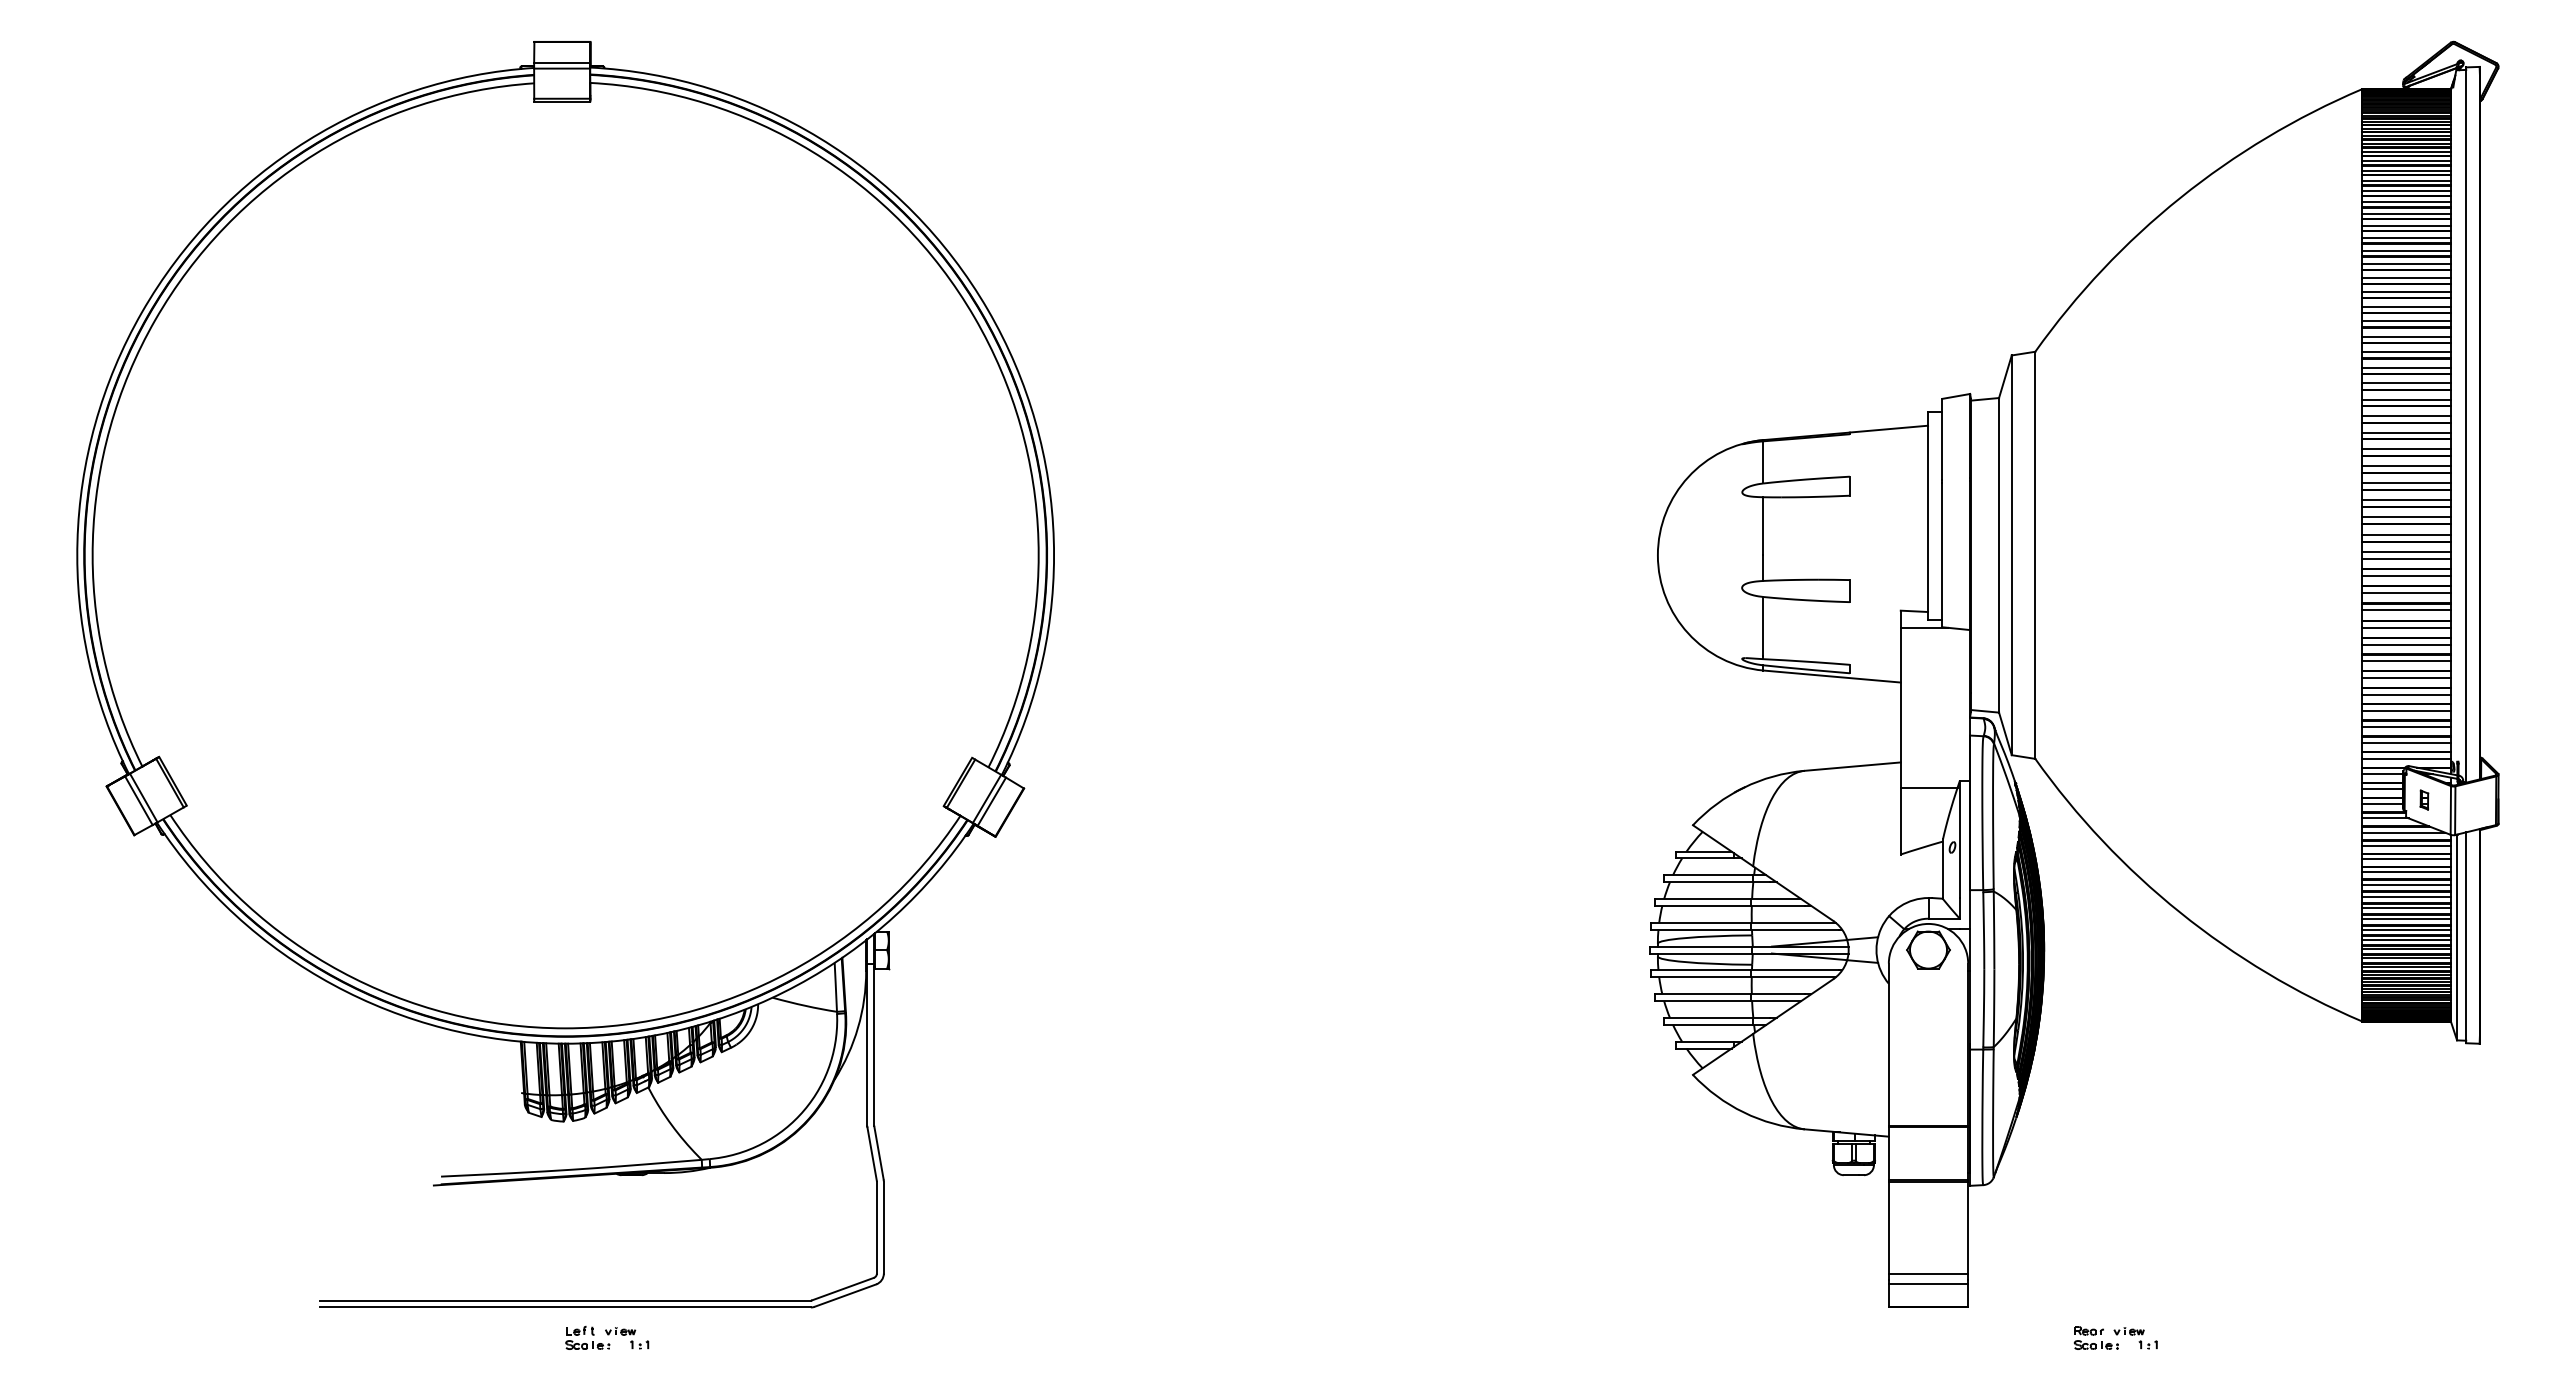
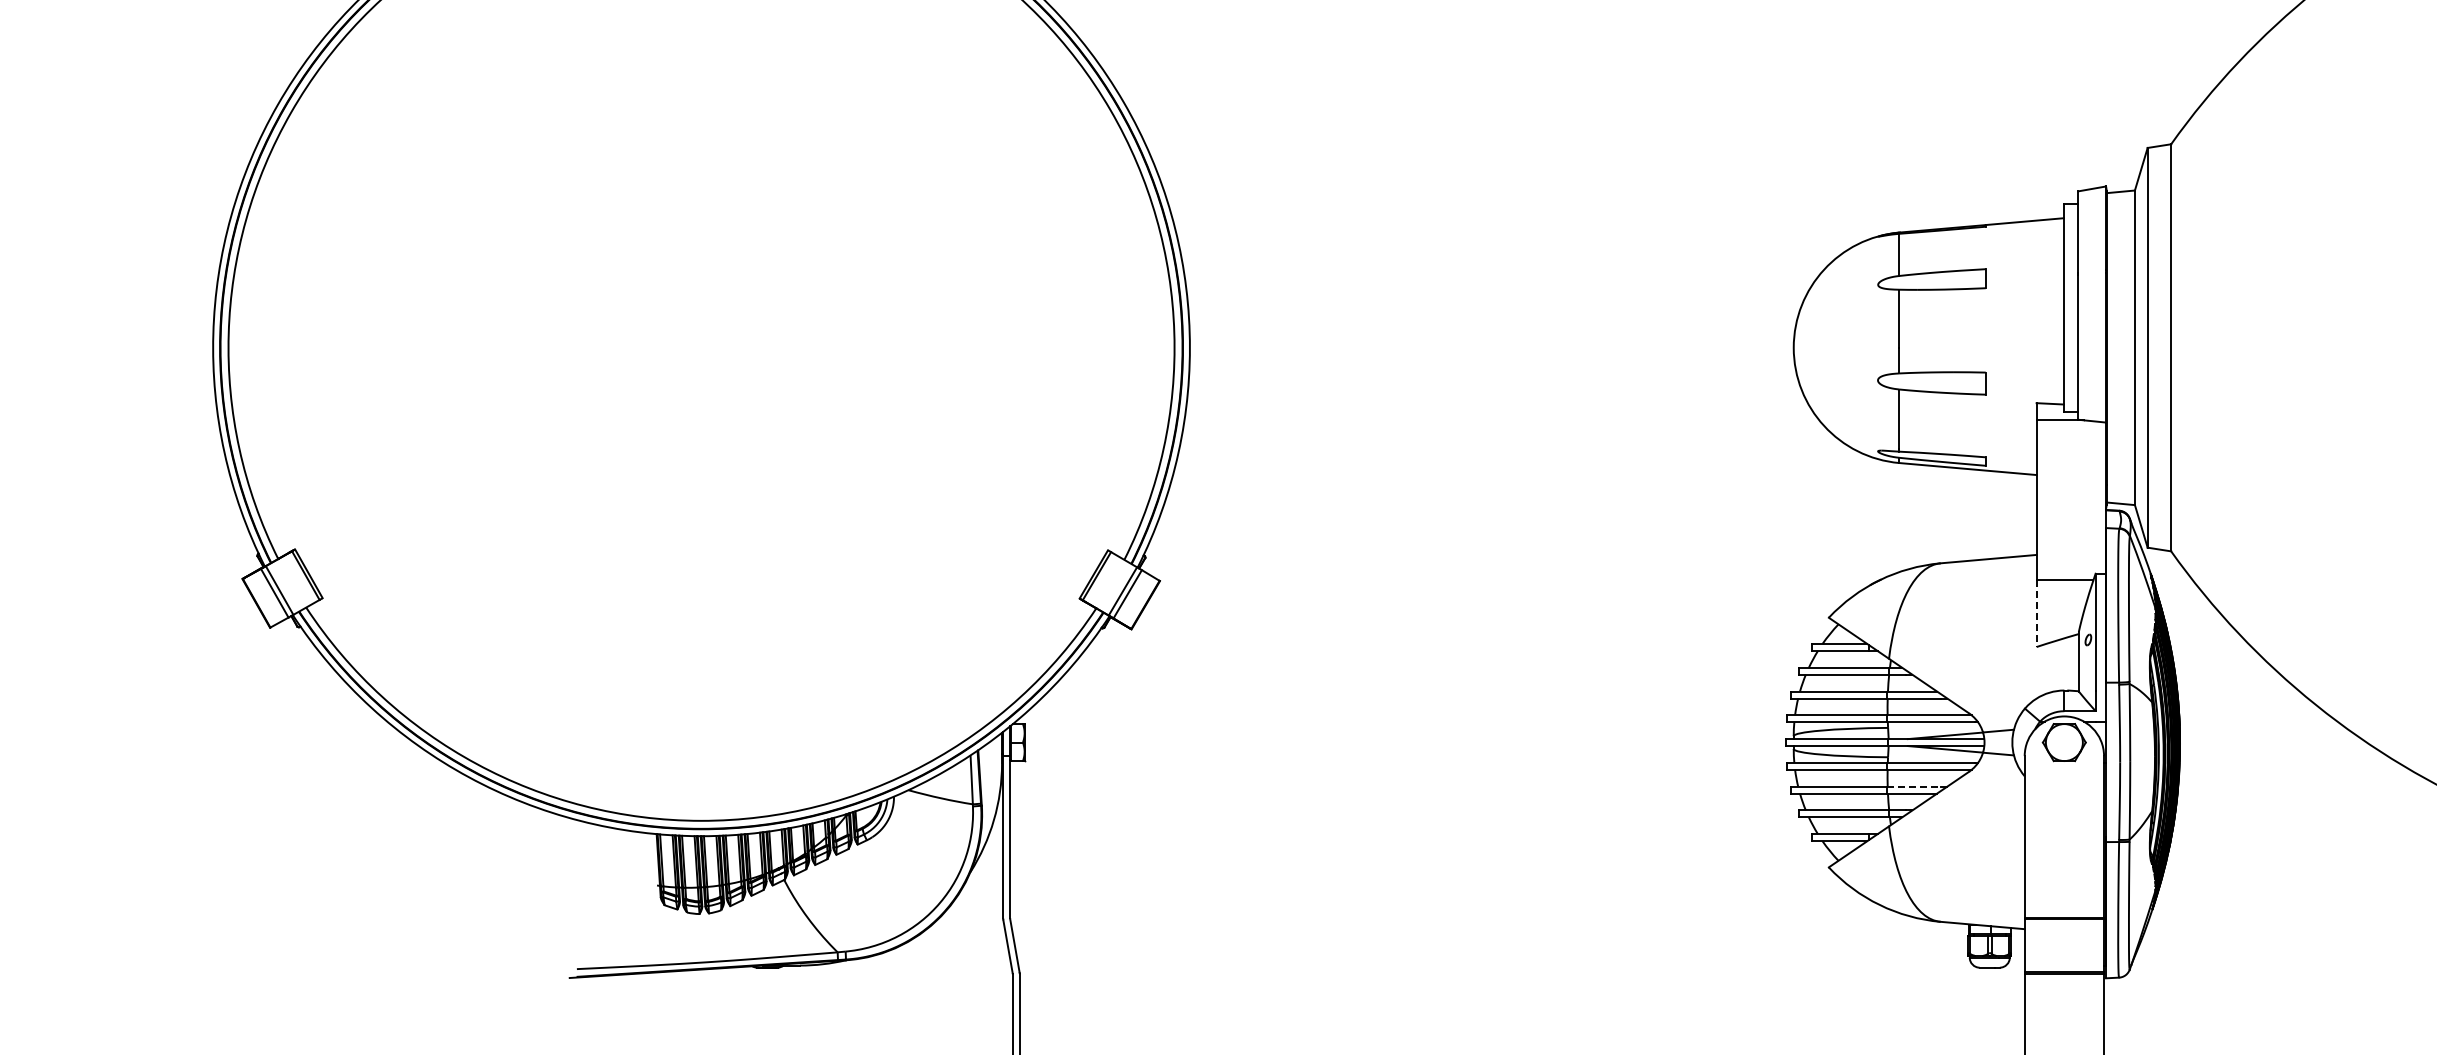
line: (1900, 821) -> (2036, 614), solid -> dashed
line: (1778, 994) -> (1914, 787), solid -> dashed

